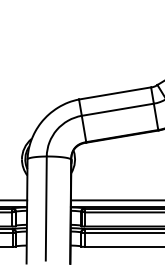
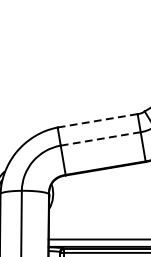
line: (115, 93) -> (98, 120), solid -> dashed
line: (117, 109) -> (100, 138), solid -> dashed

